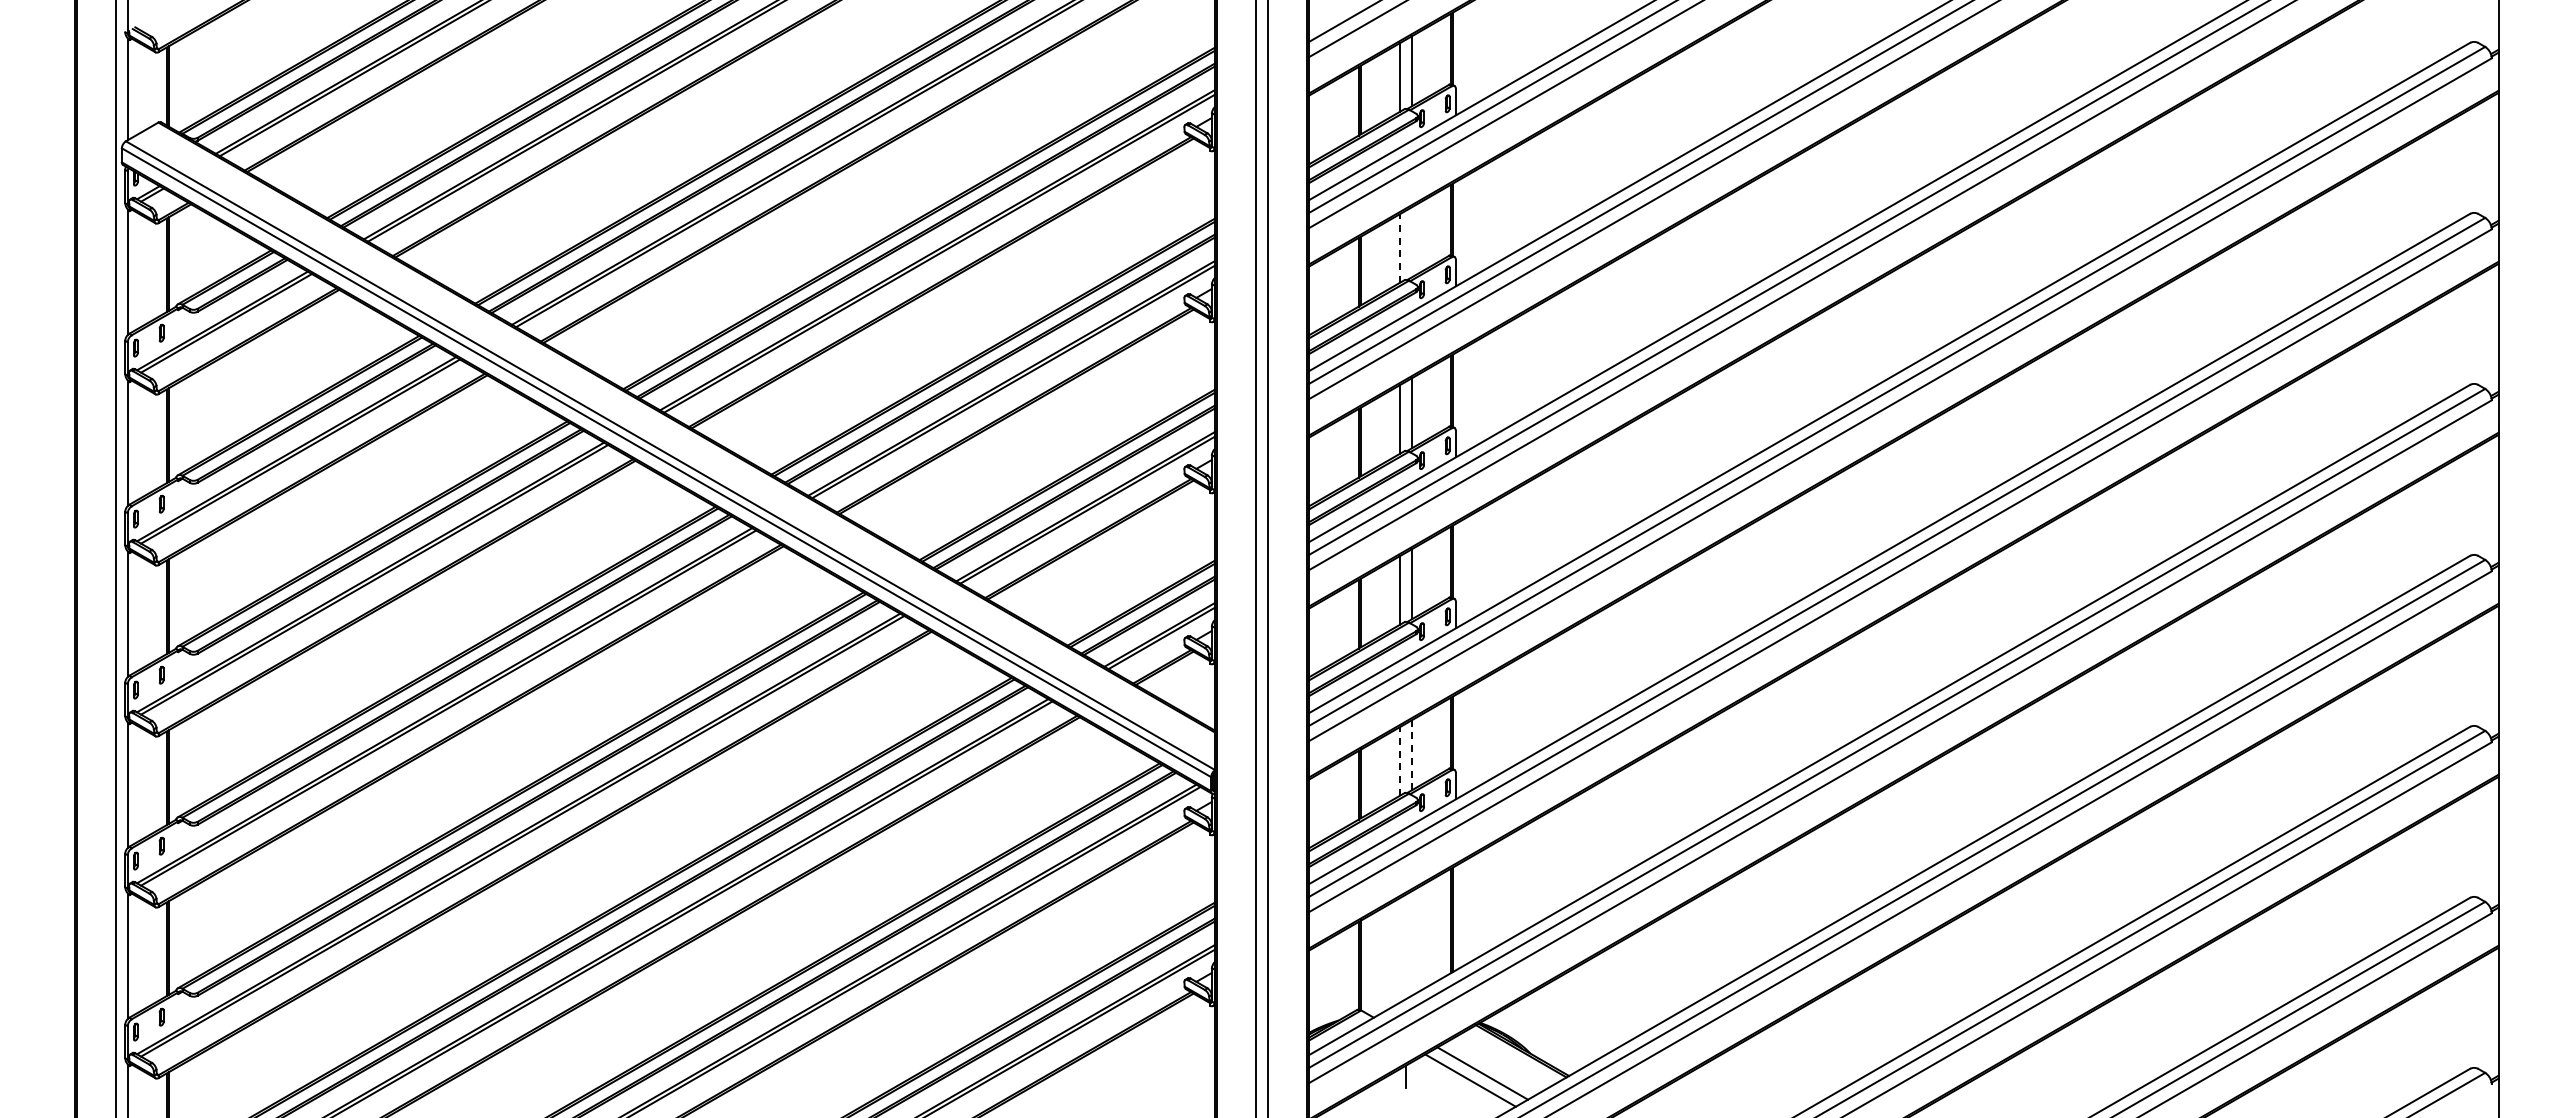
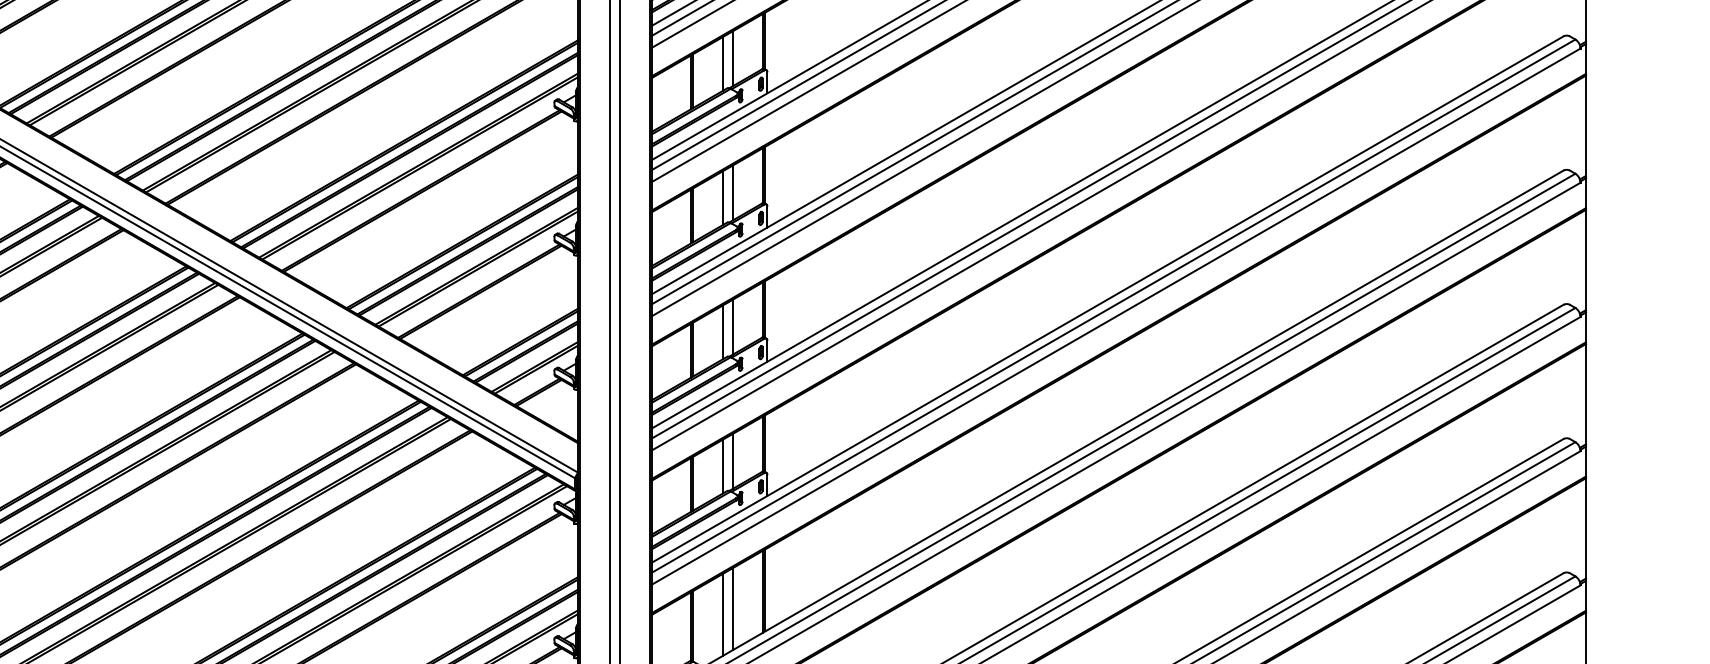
line: (1411, 242) -> (732, 58), added
line: (1399, 248) -> (723, 63), dashed -> solid
line: (1411, 754) -> (732, 460), dashed -> solid
line: (1399, 761) -> (723, 466), dashed -> solid
line: (1411, 943) -> (732, 609), added
line: (1399, 950) -> (723, 614), added

